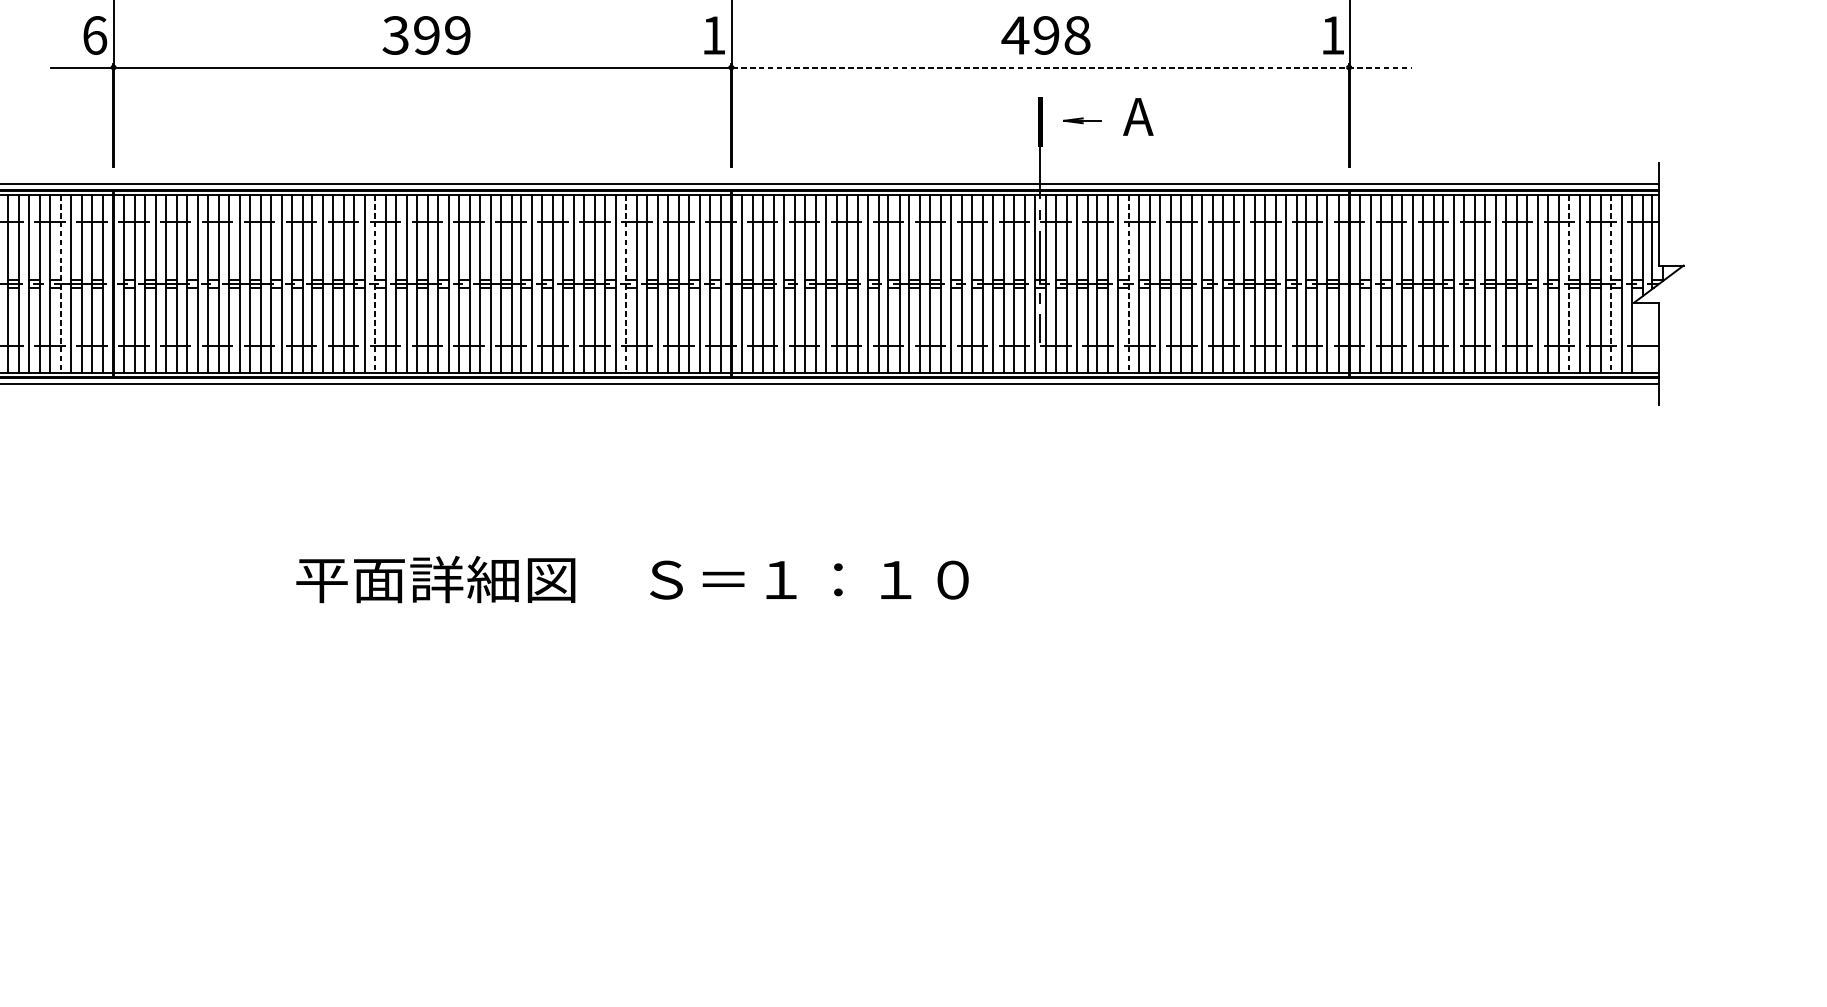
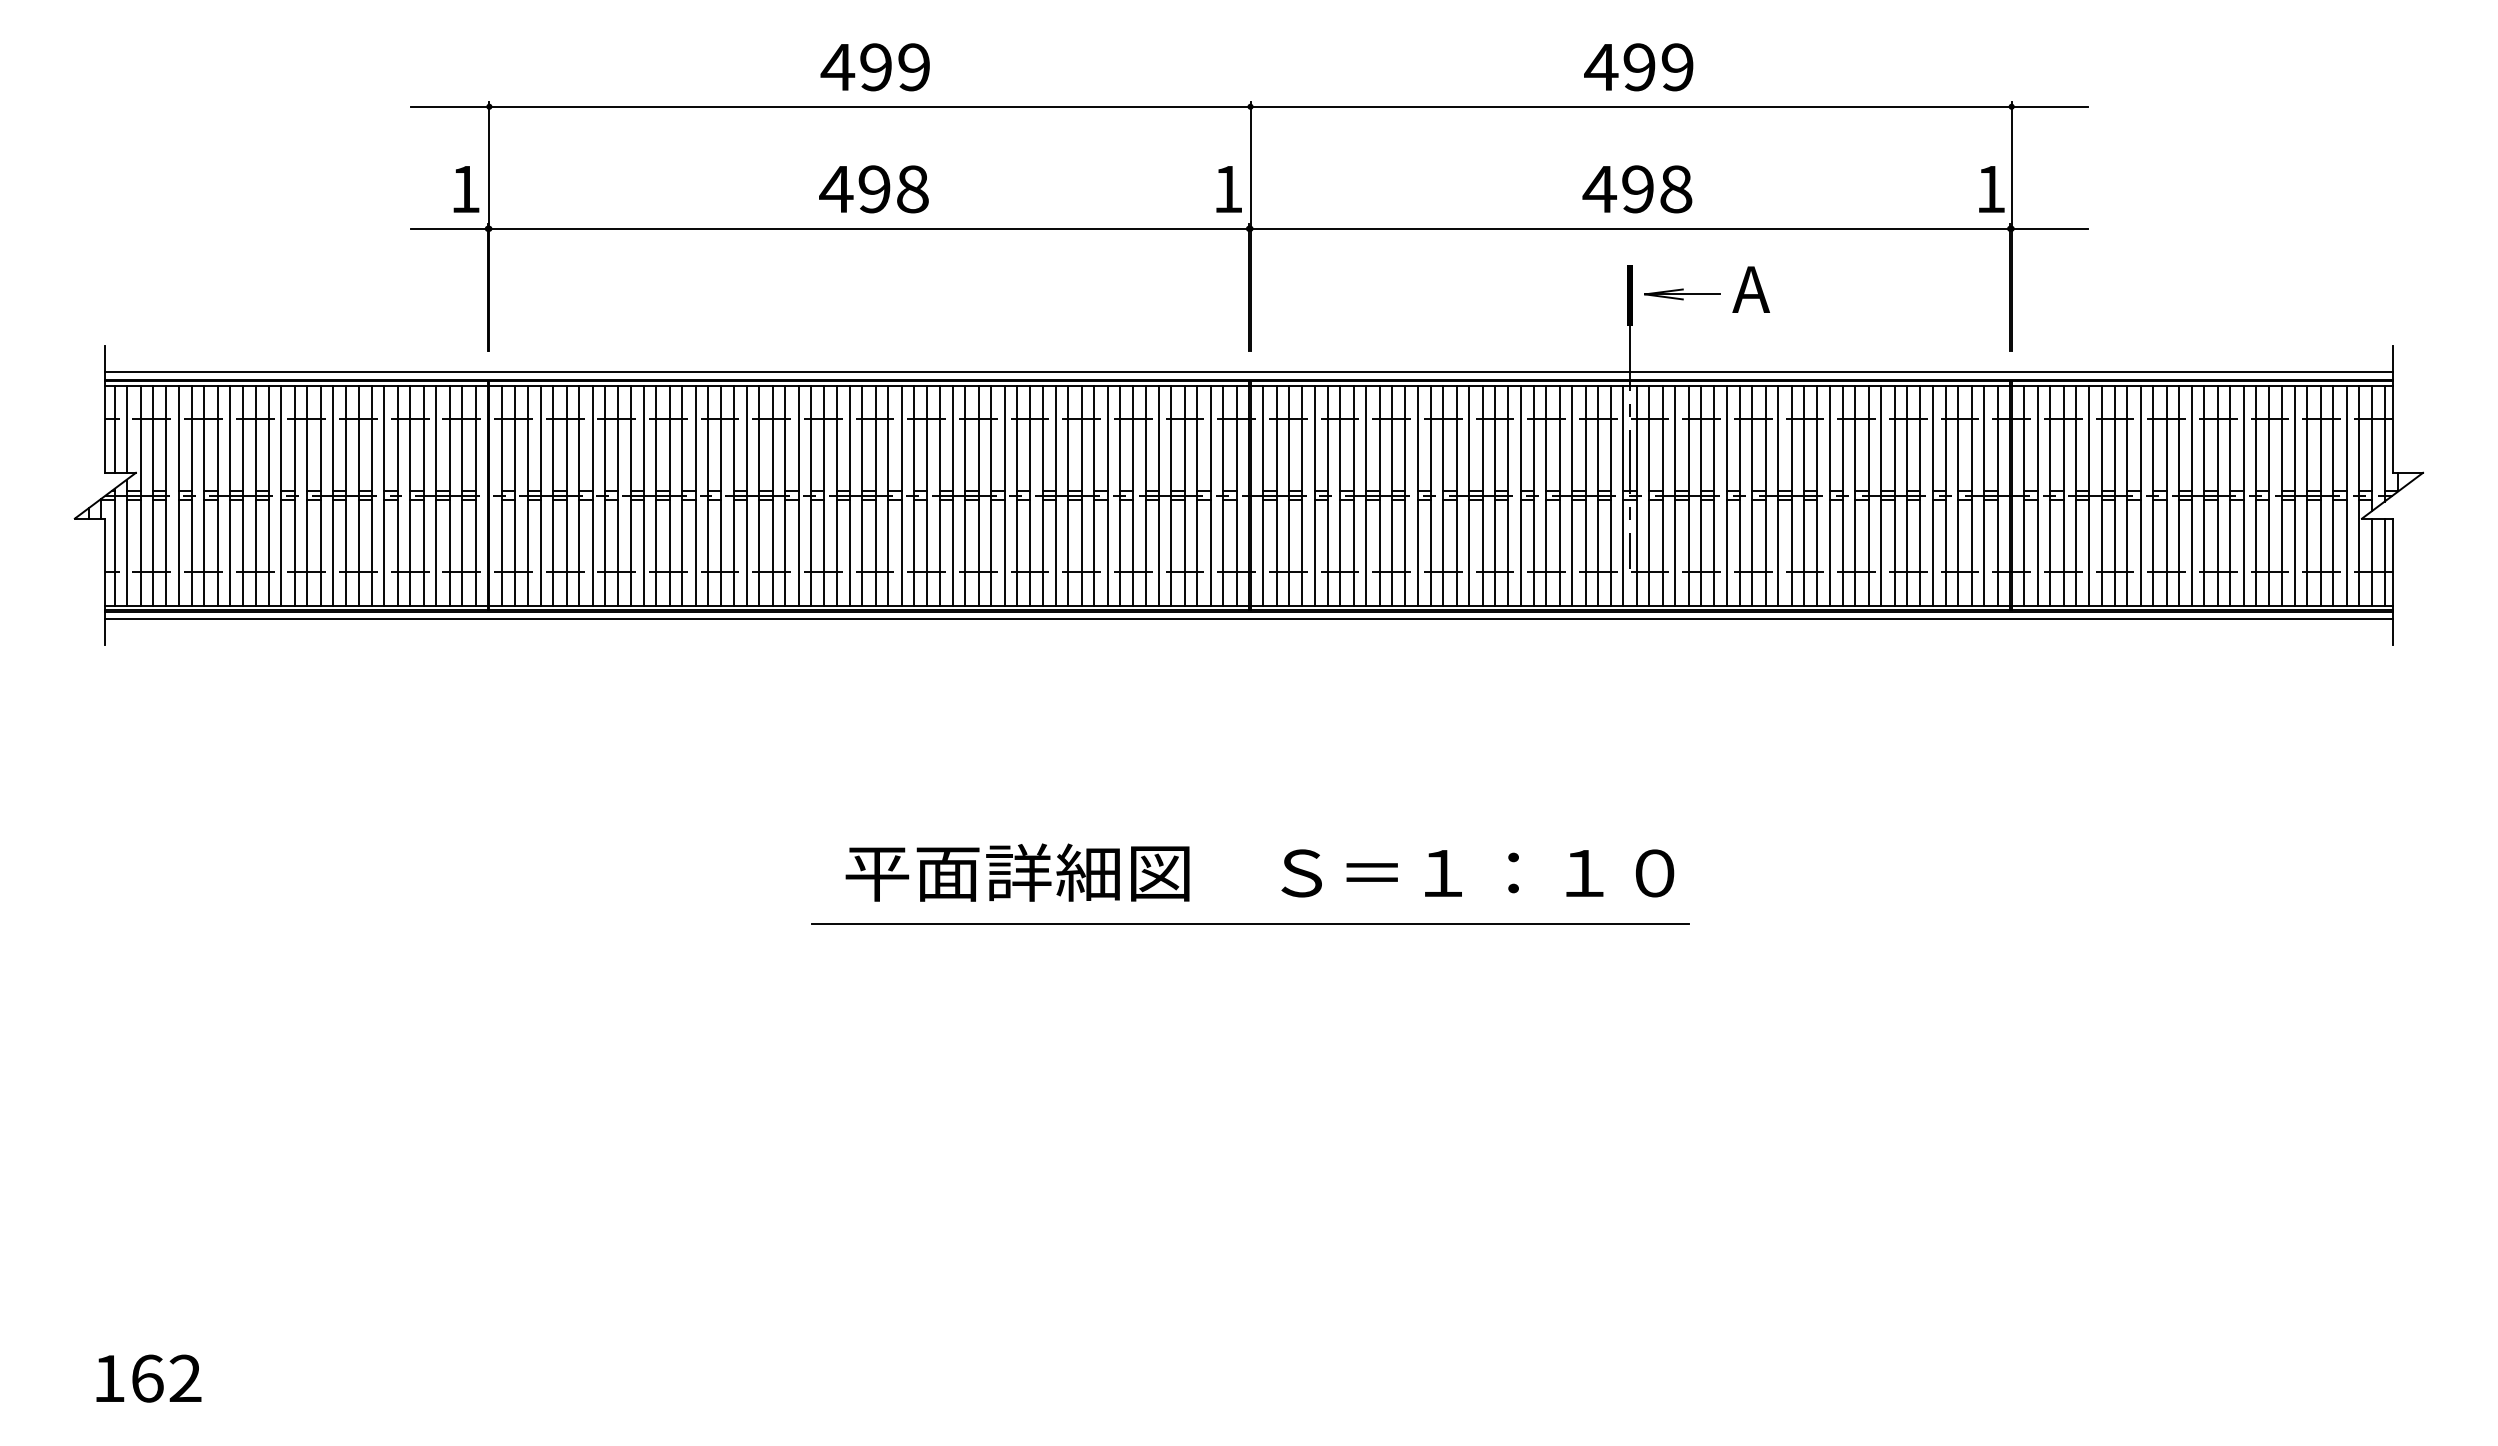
text: (94, 35) -> (465, 189), 6 -> 1
text: (426, 35) -> (873, 189), 399 -> 498
line: (1072, 67) -> (1669, 228), dashed -> solid
part: (1082, 120) -> (1682, 294), size x1.67
line: (60, 283) -> (423, 495), dashed -> solid
line: (374, 283) -> (810, 495), dashed -> solid
line: (625, 283) -> (1119, 495), dashed -> solid
line: (1129, 283) -> (1740, 495), dashed -> solid
line: (1568, 283) -> (2281, 495), dashed -> solid
line: (1610, 283) -> (2333, 495), dashed -> solid
line: (1642, 337) -> (2372, 561), added
line: (1652, 337) -> (2384, 561), added
text: (632, 579) -> (1259, 872), moved
line: (731, 632) -> (1249, 924), added

